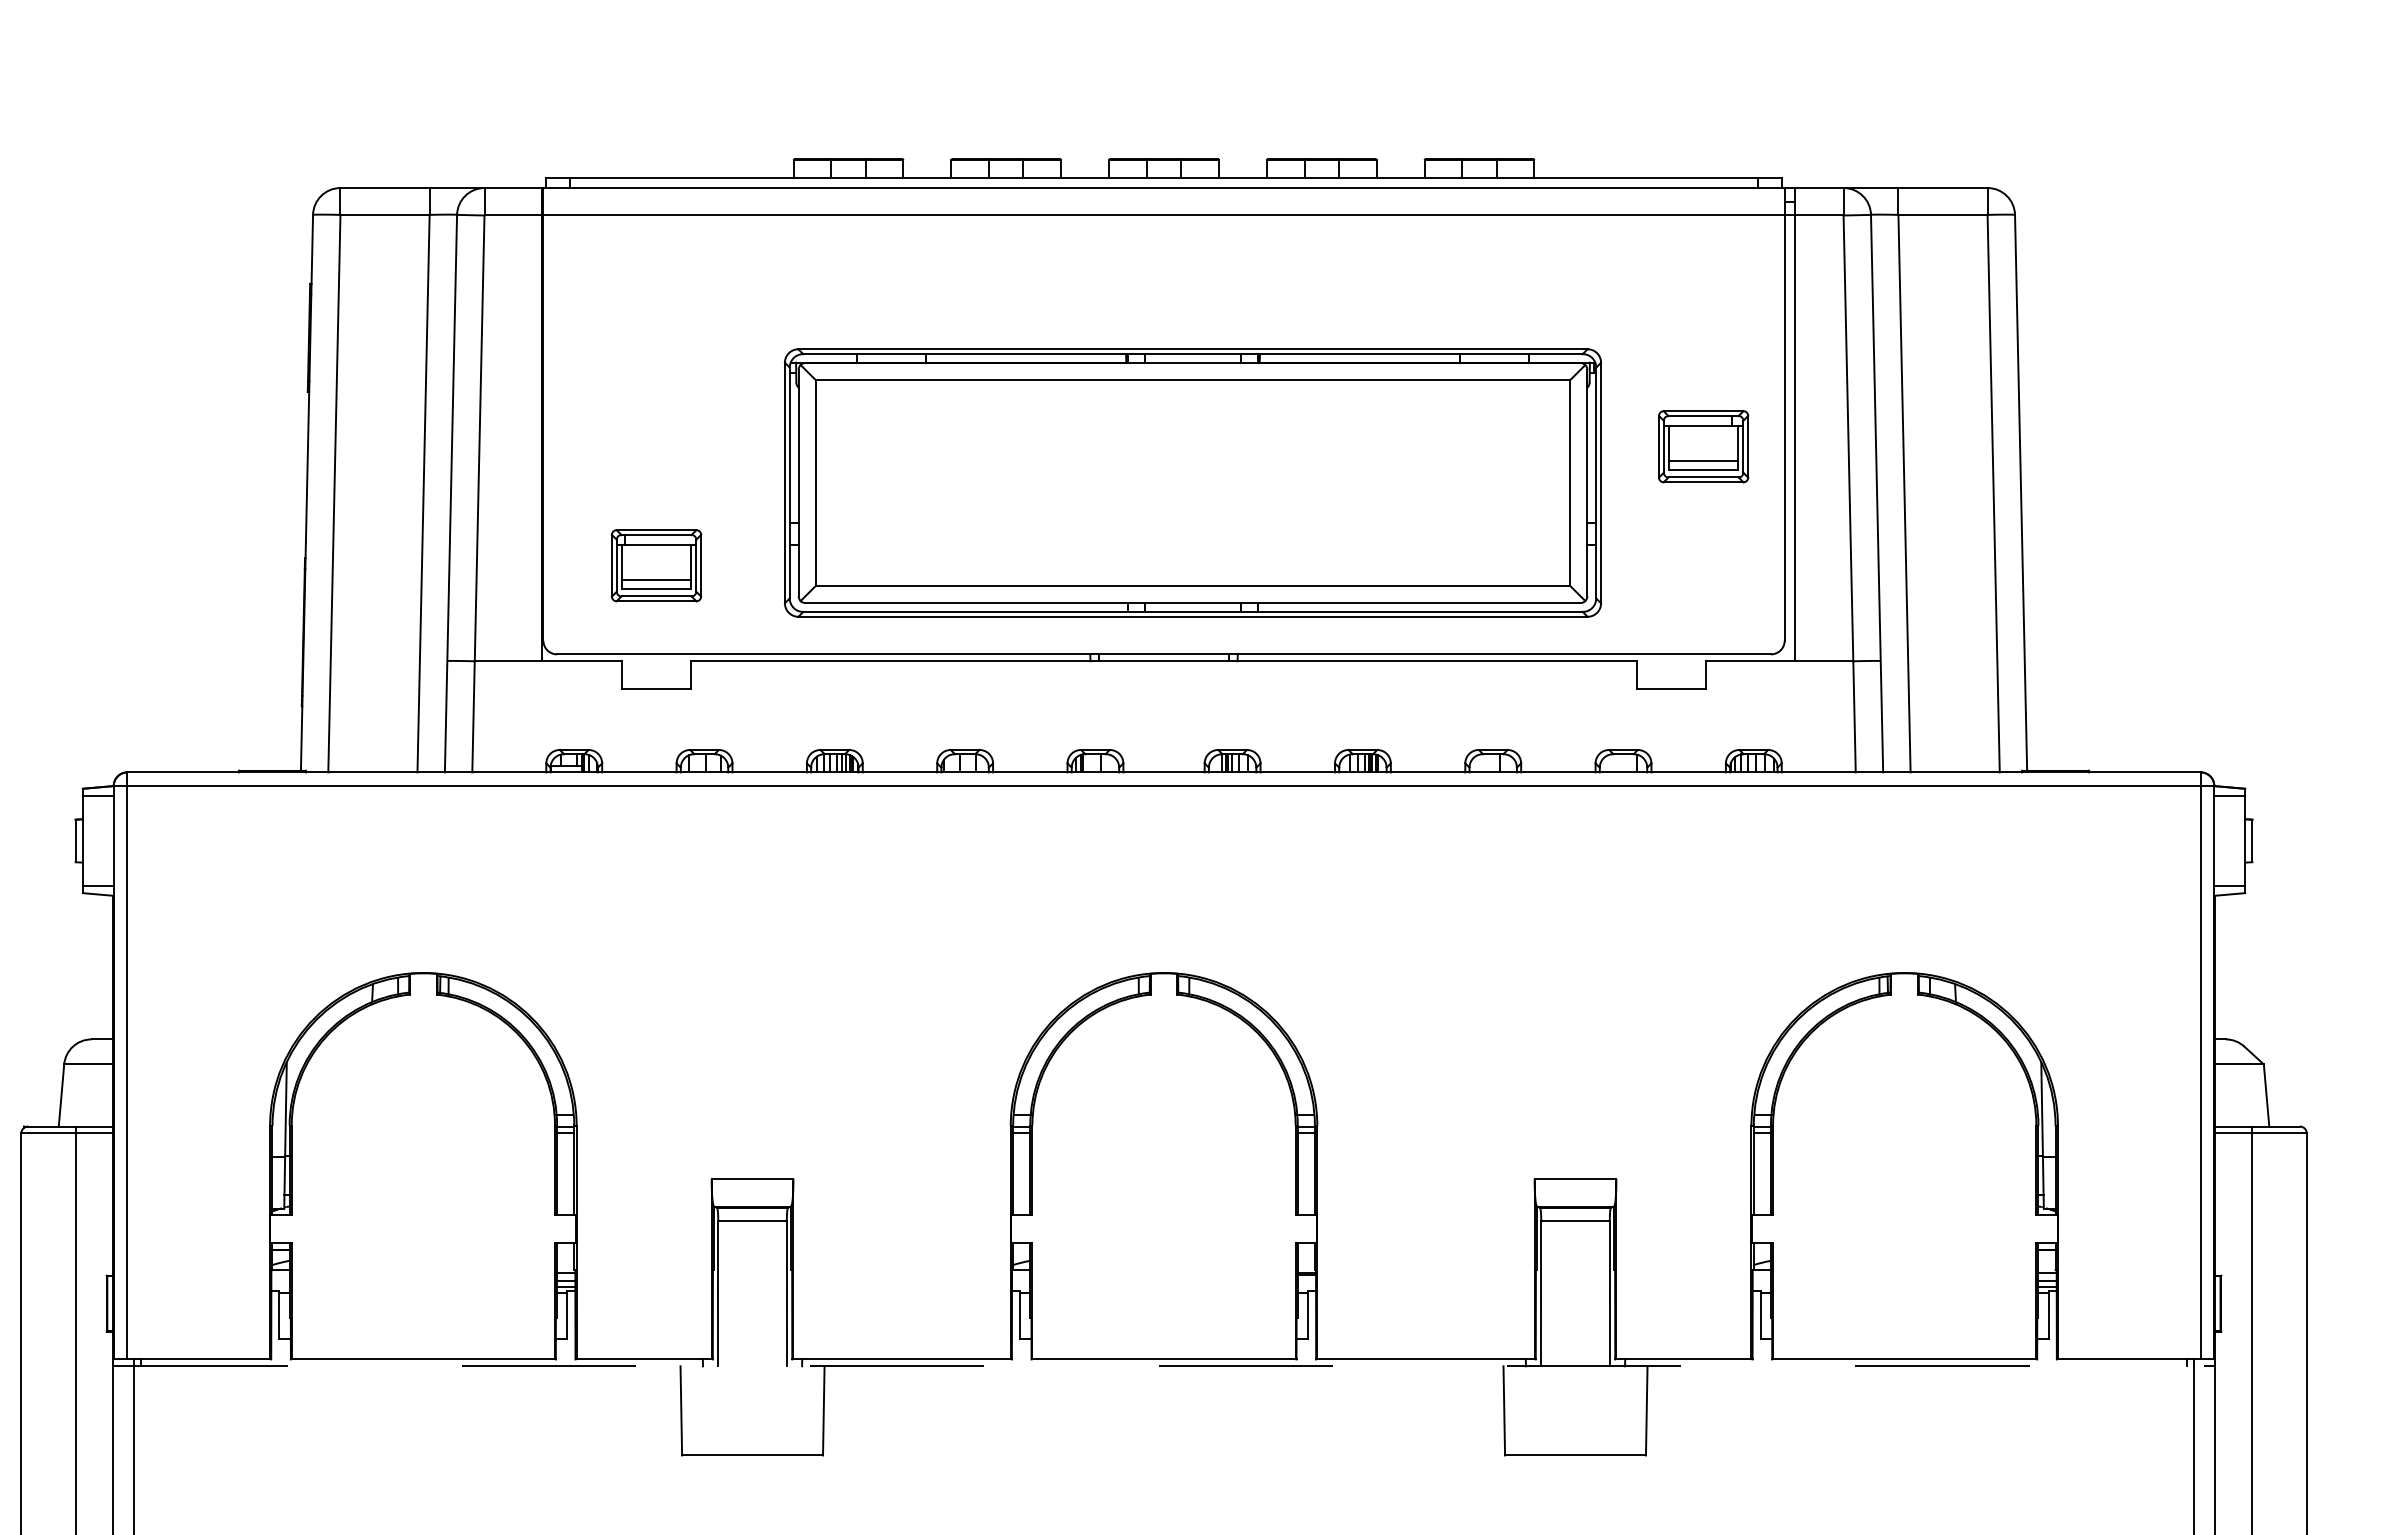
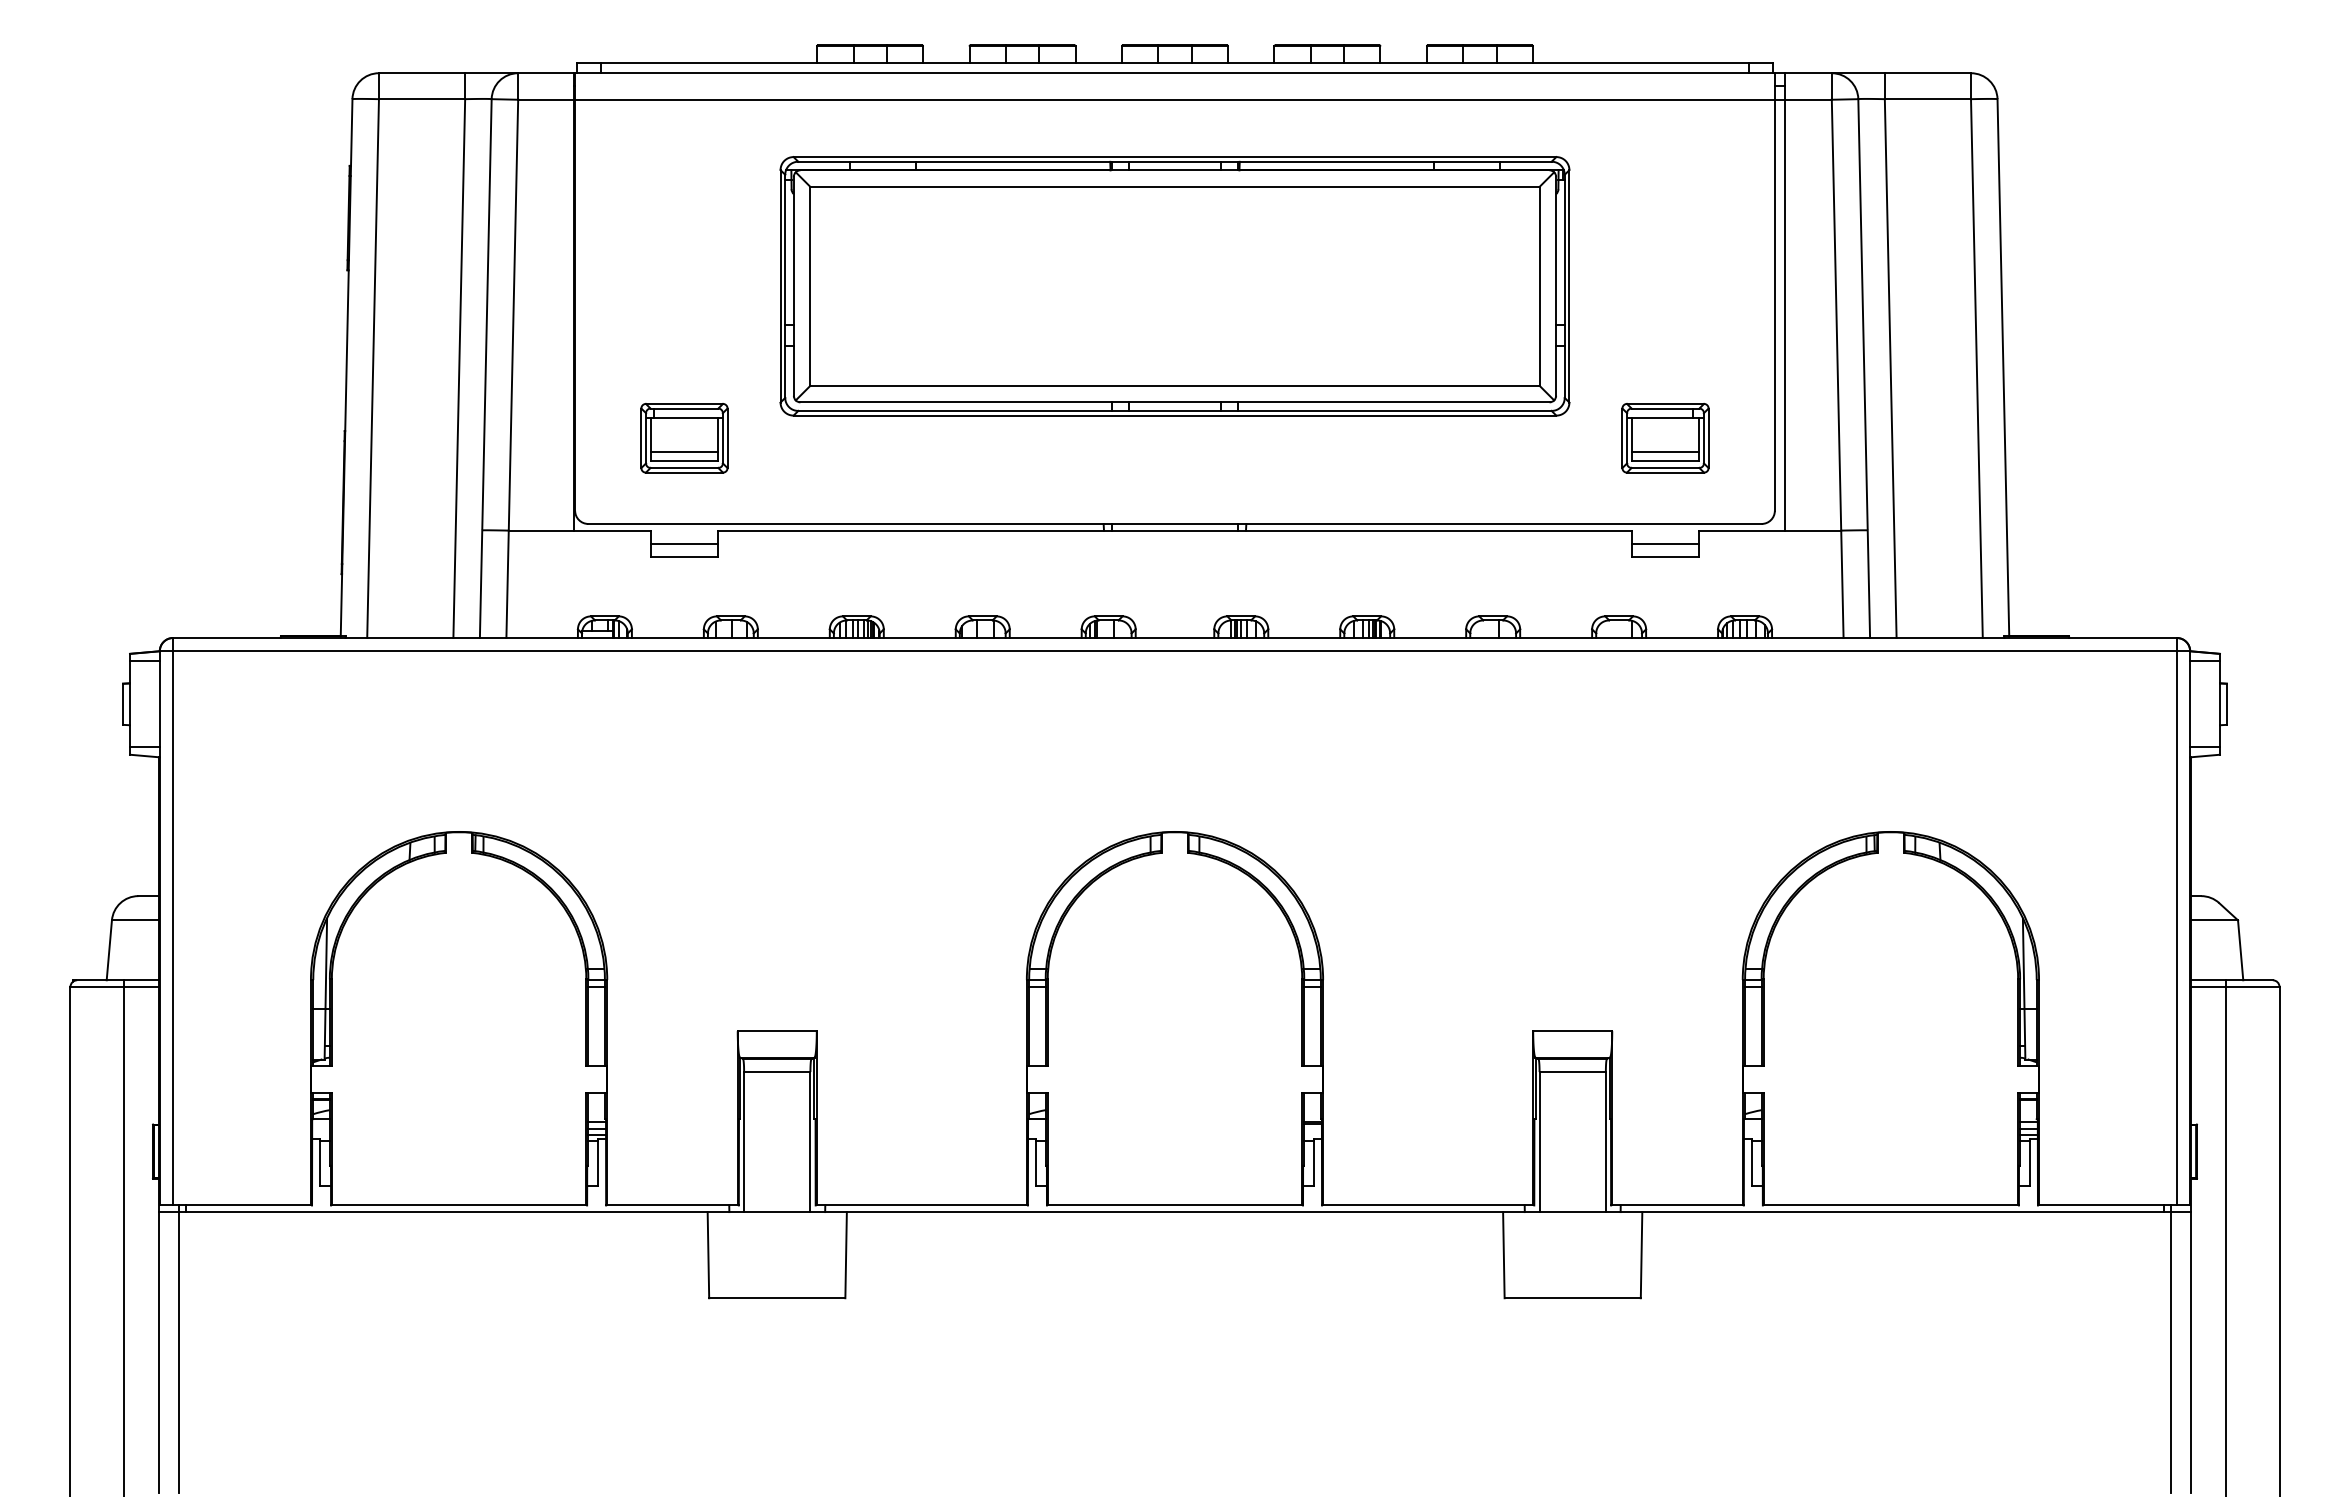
part: (1703, 446) -> (1665, 438), moved
part: (1192, 483) -> (1174, 286), moved
line: (656, 674) -> (684, 543), added
line: (1671, 674) -> (1665, 543), added
line: (1163, 1366) -> (1174, 1212), dashed -> solid

